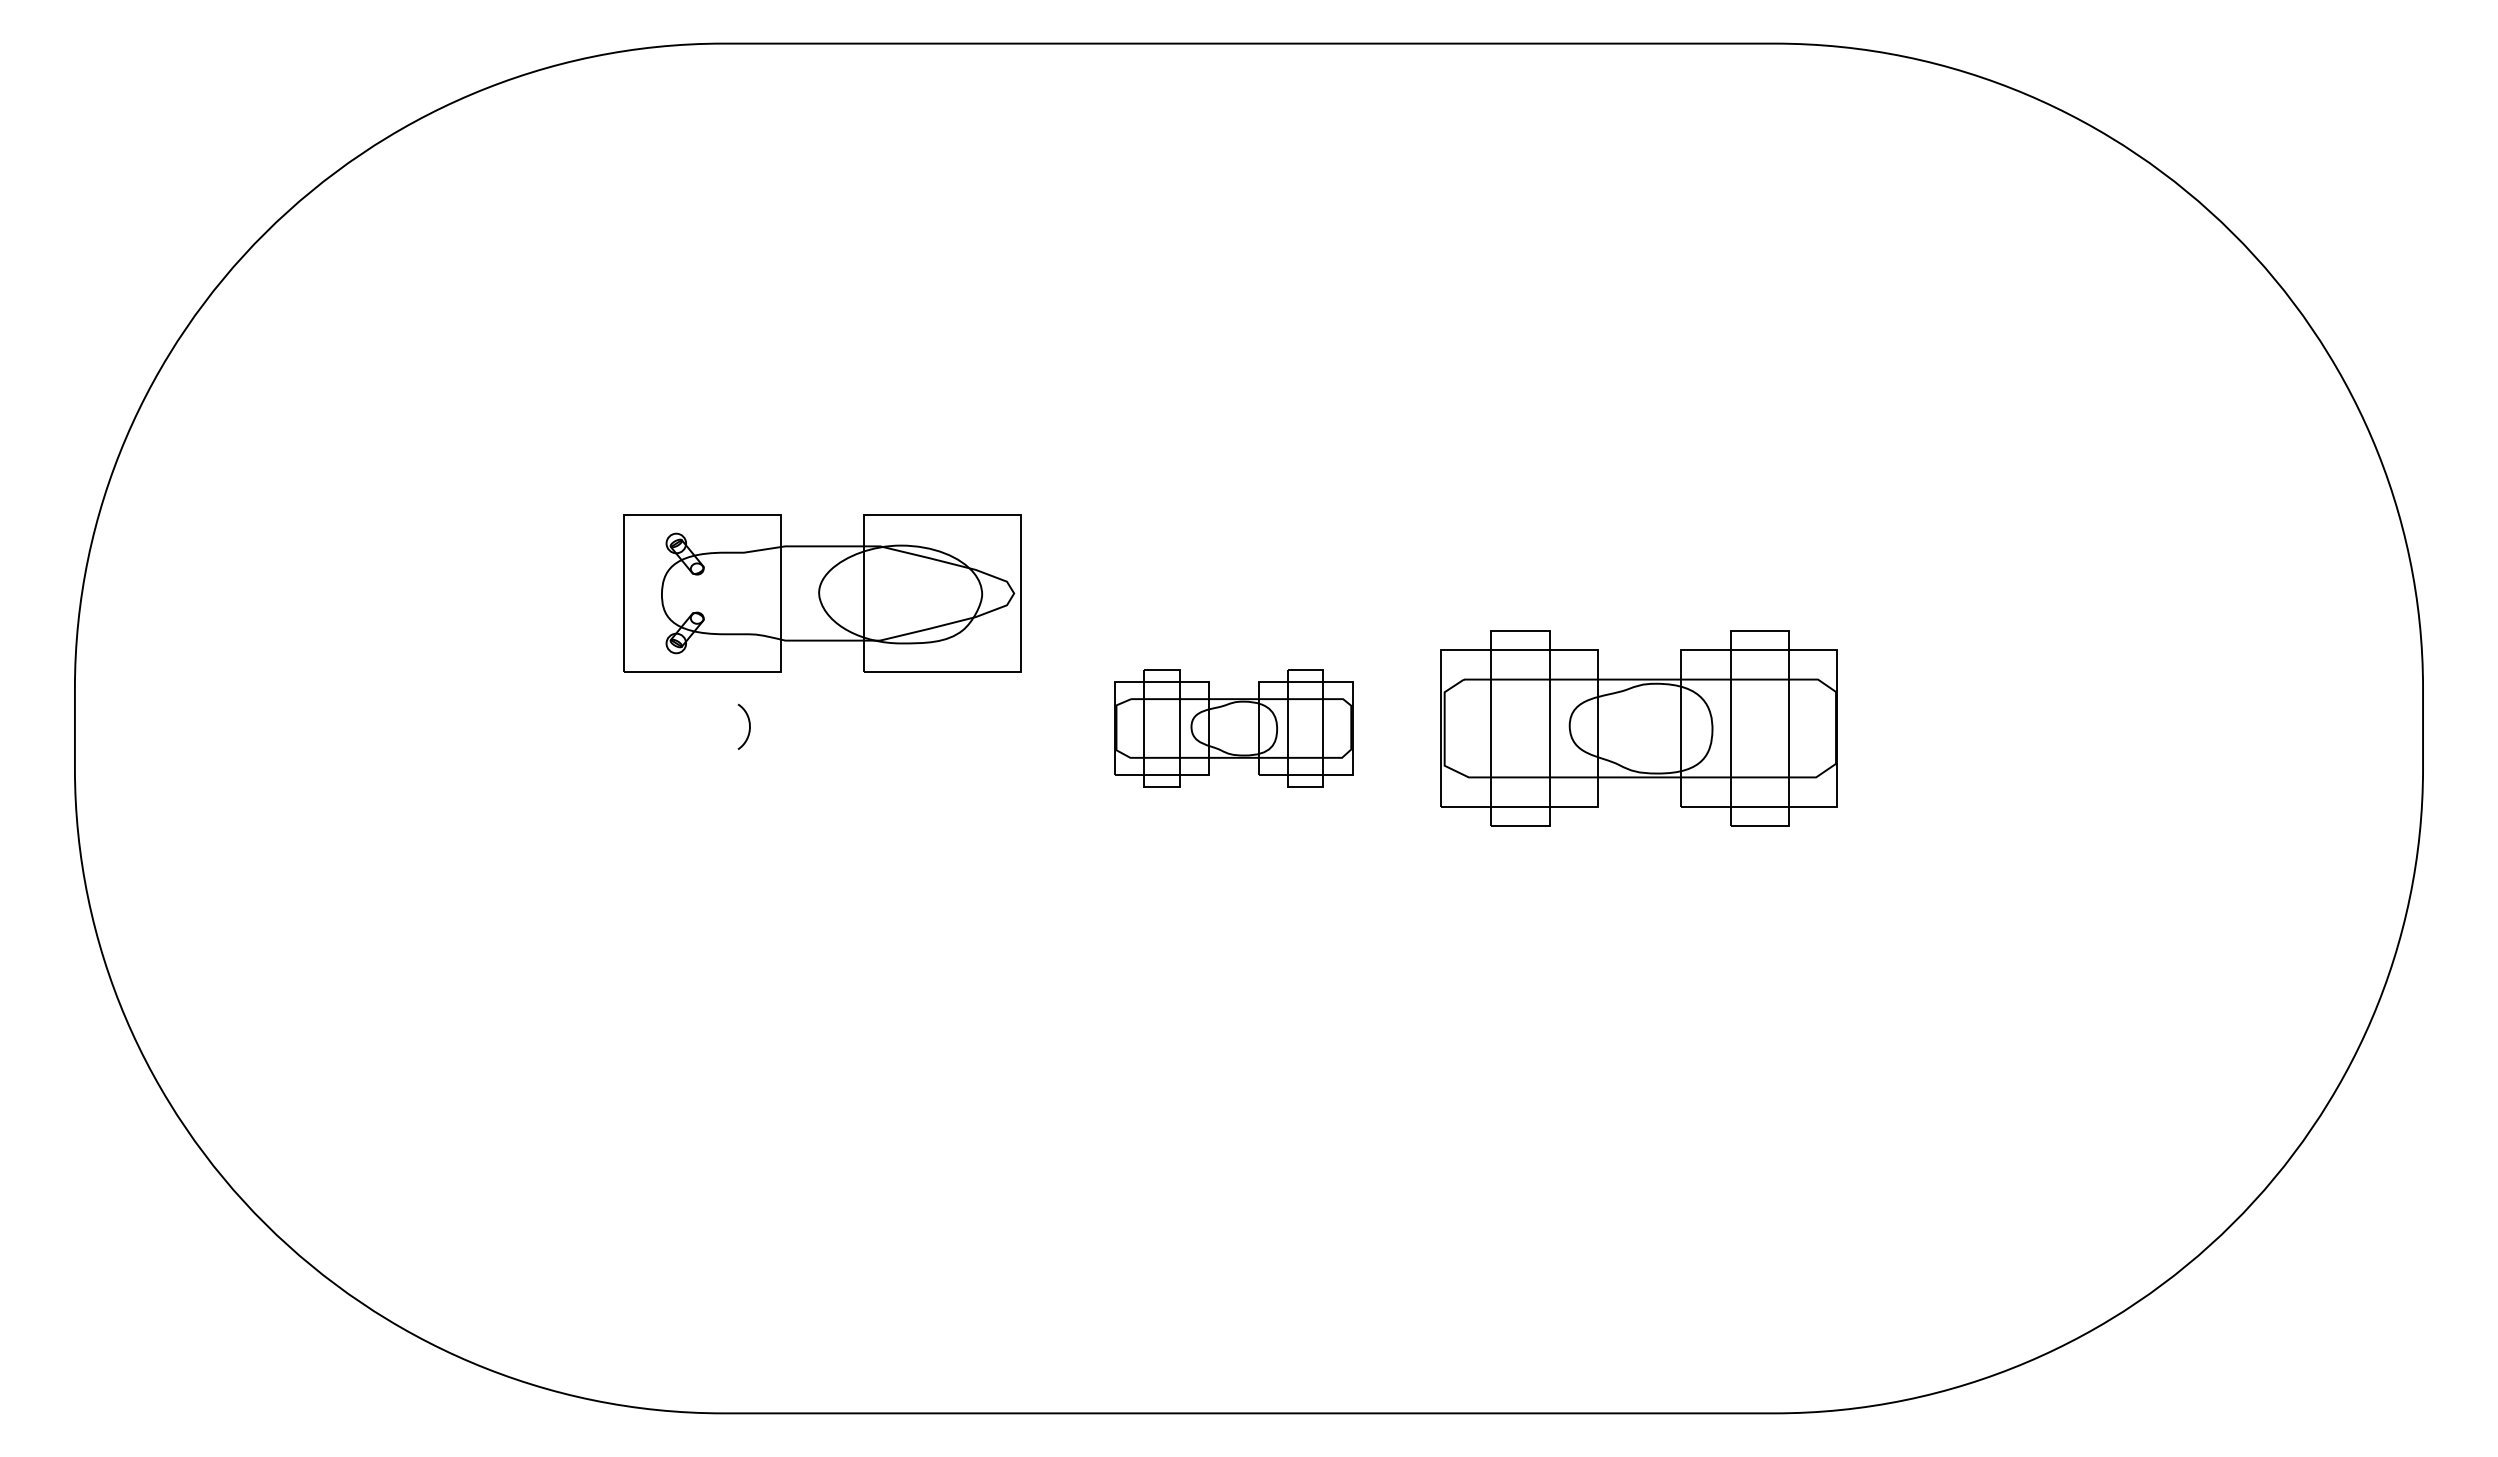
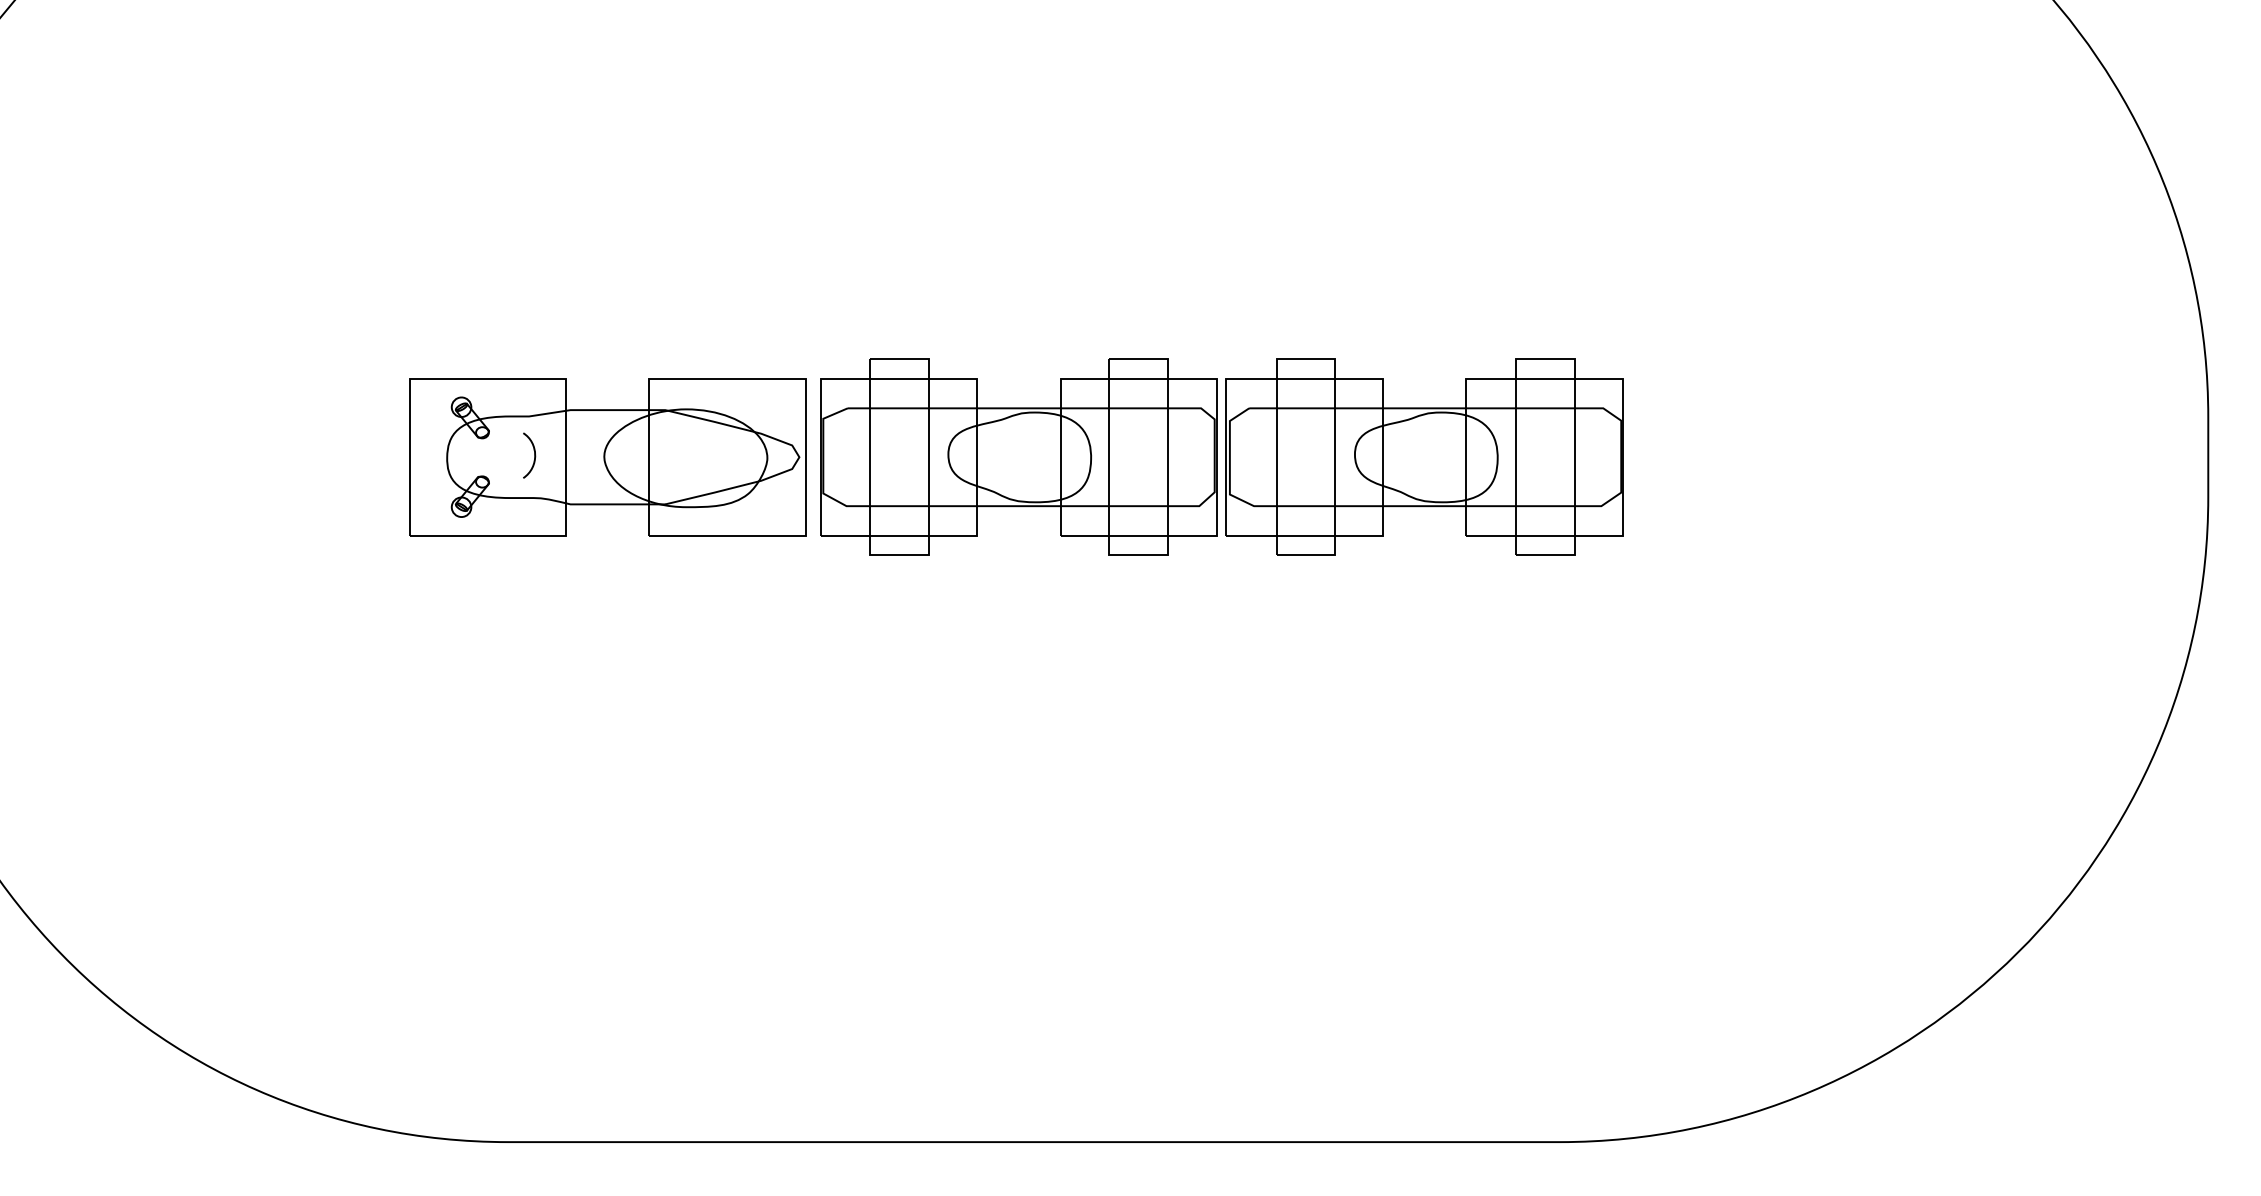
part: (822, 593) -> (607, 457), moved
part: (1233, 728) -> (1018, 457), size x1.67

